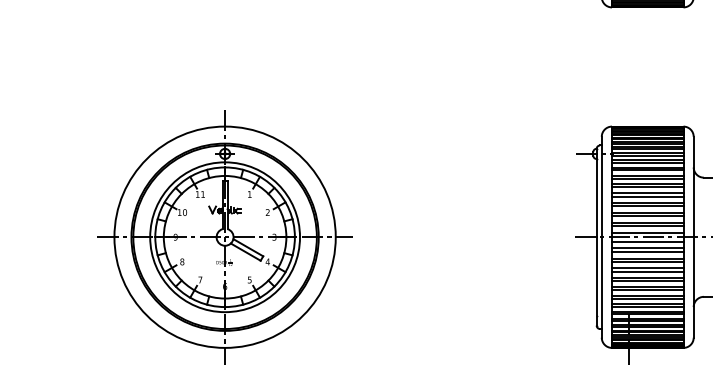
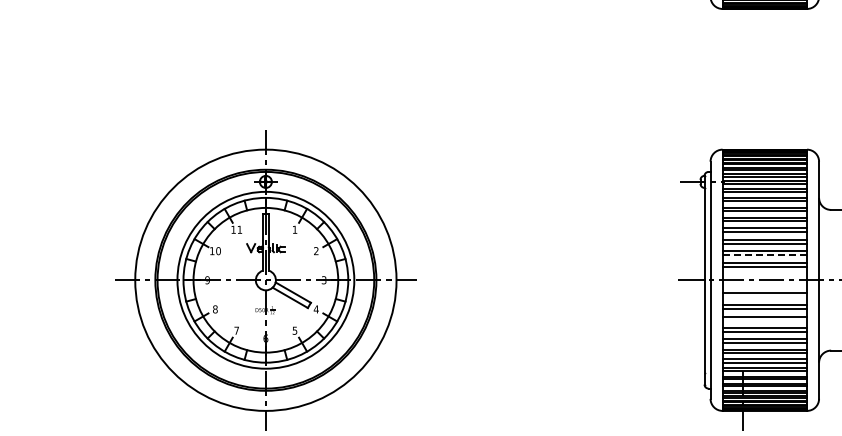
line: (648, 216) -> (765, 255), solid -> dashed
line: (647, 233) -> (764, 275), removed
line: (647, 241) -> (764, 285), removed
line: (647, 251) -> (764, 297), removed
line: (647, 271) -> (764, 320), removed

